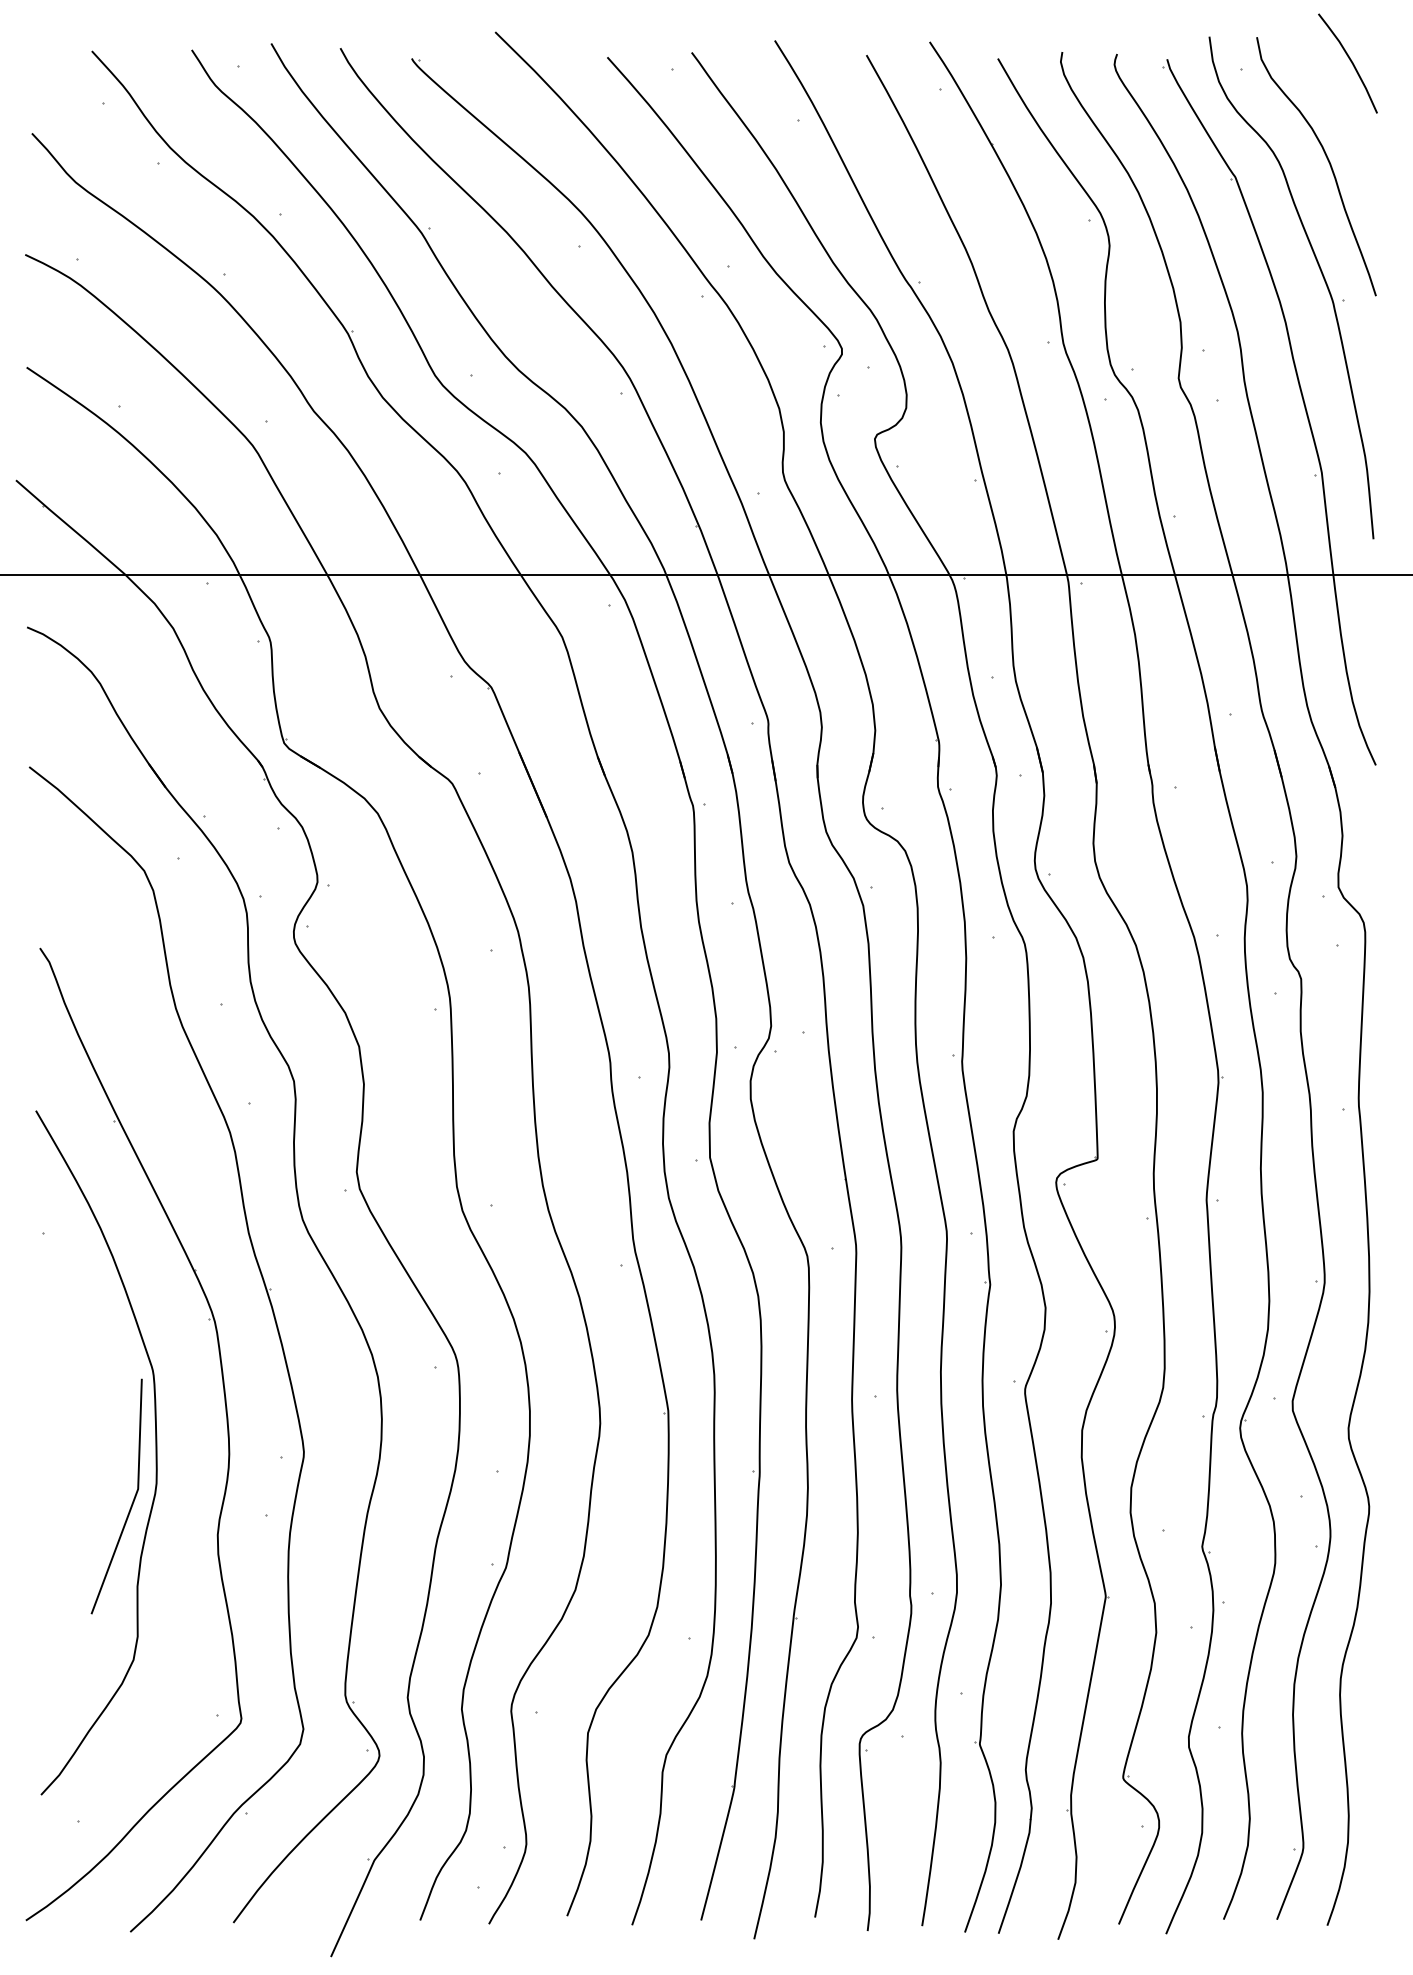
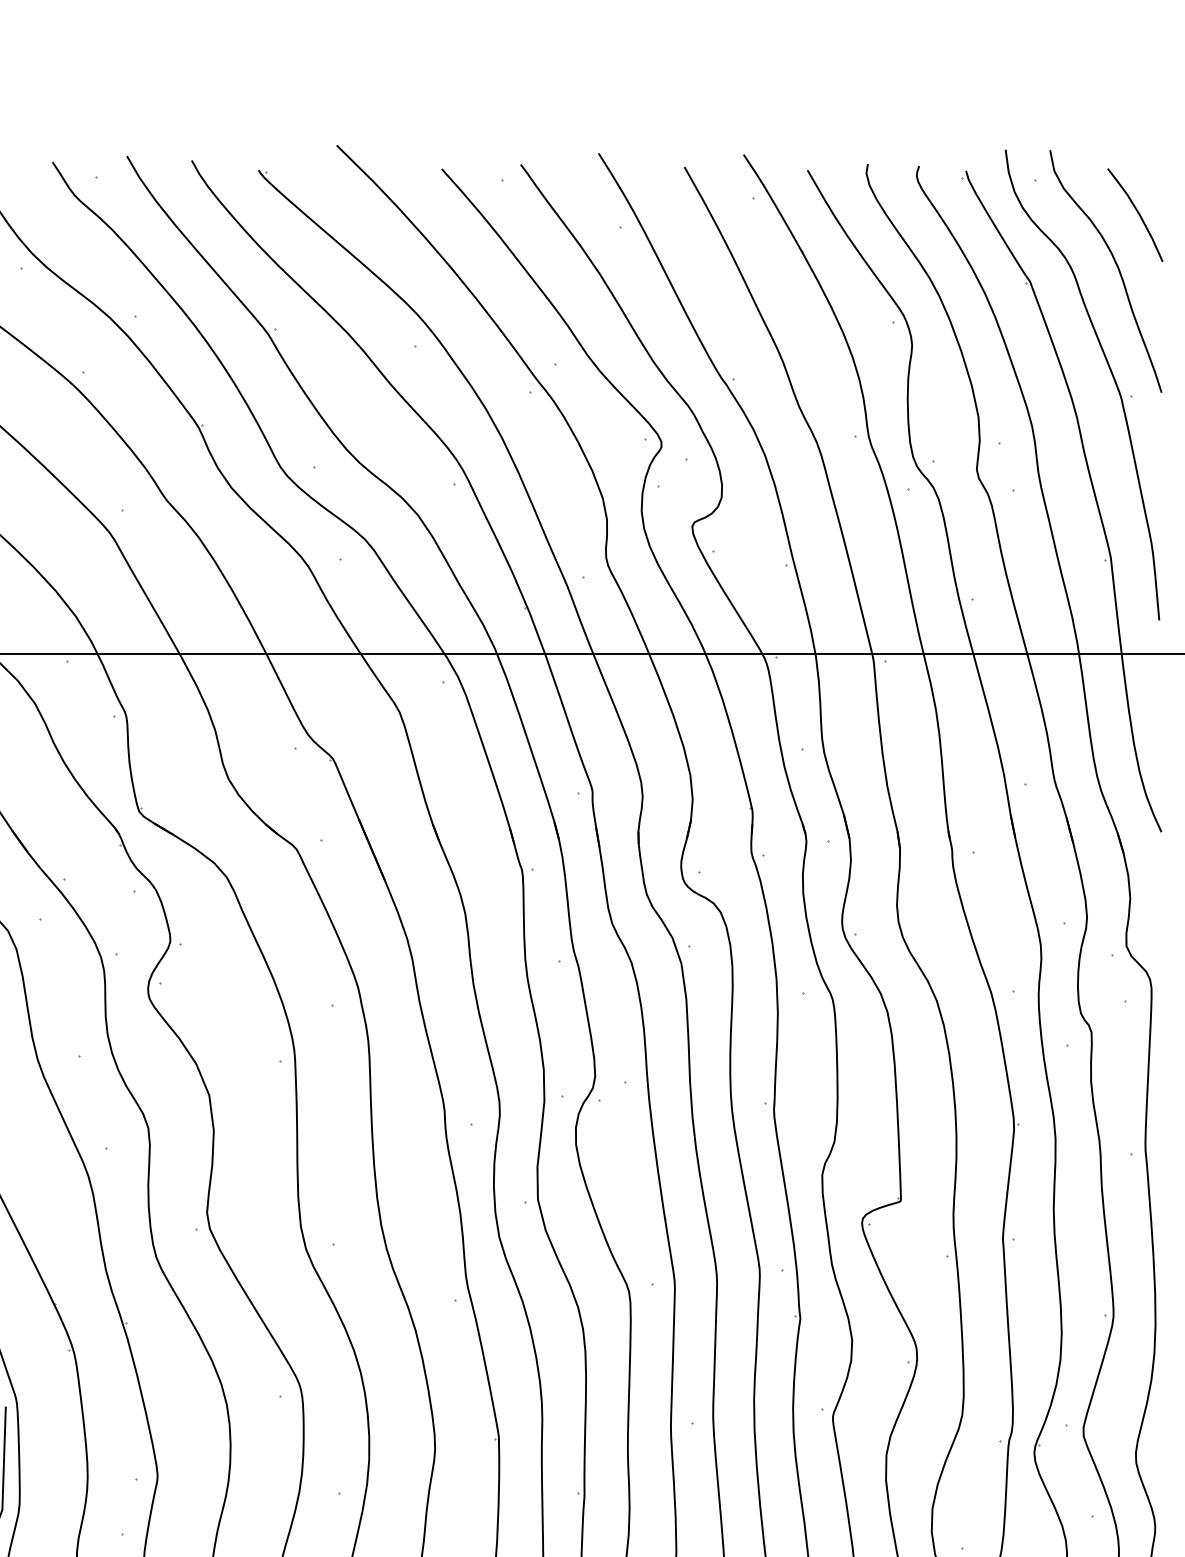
curve: (1349, 60) -> (1136, 212), moved

